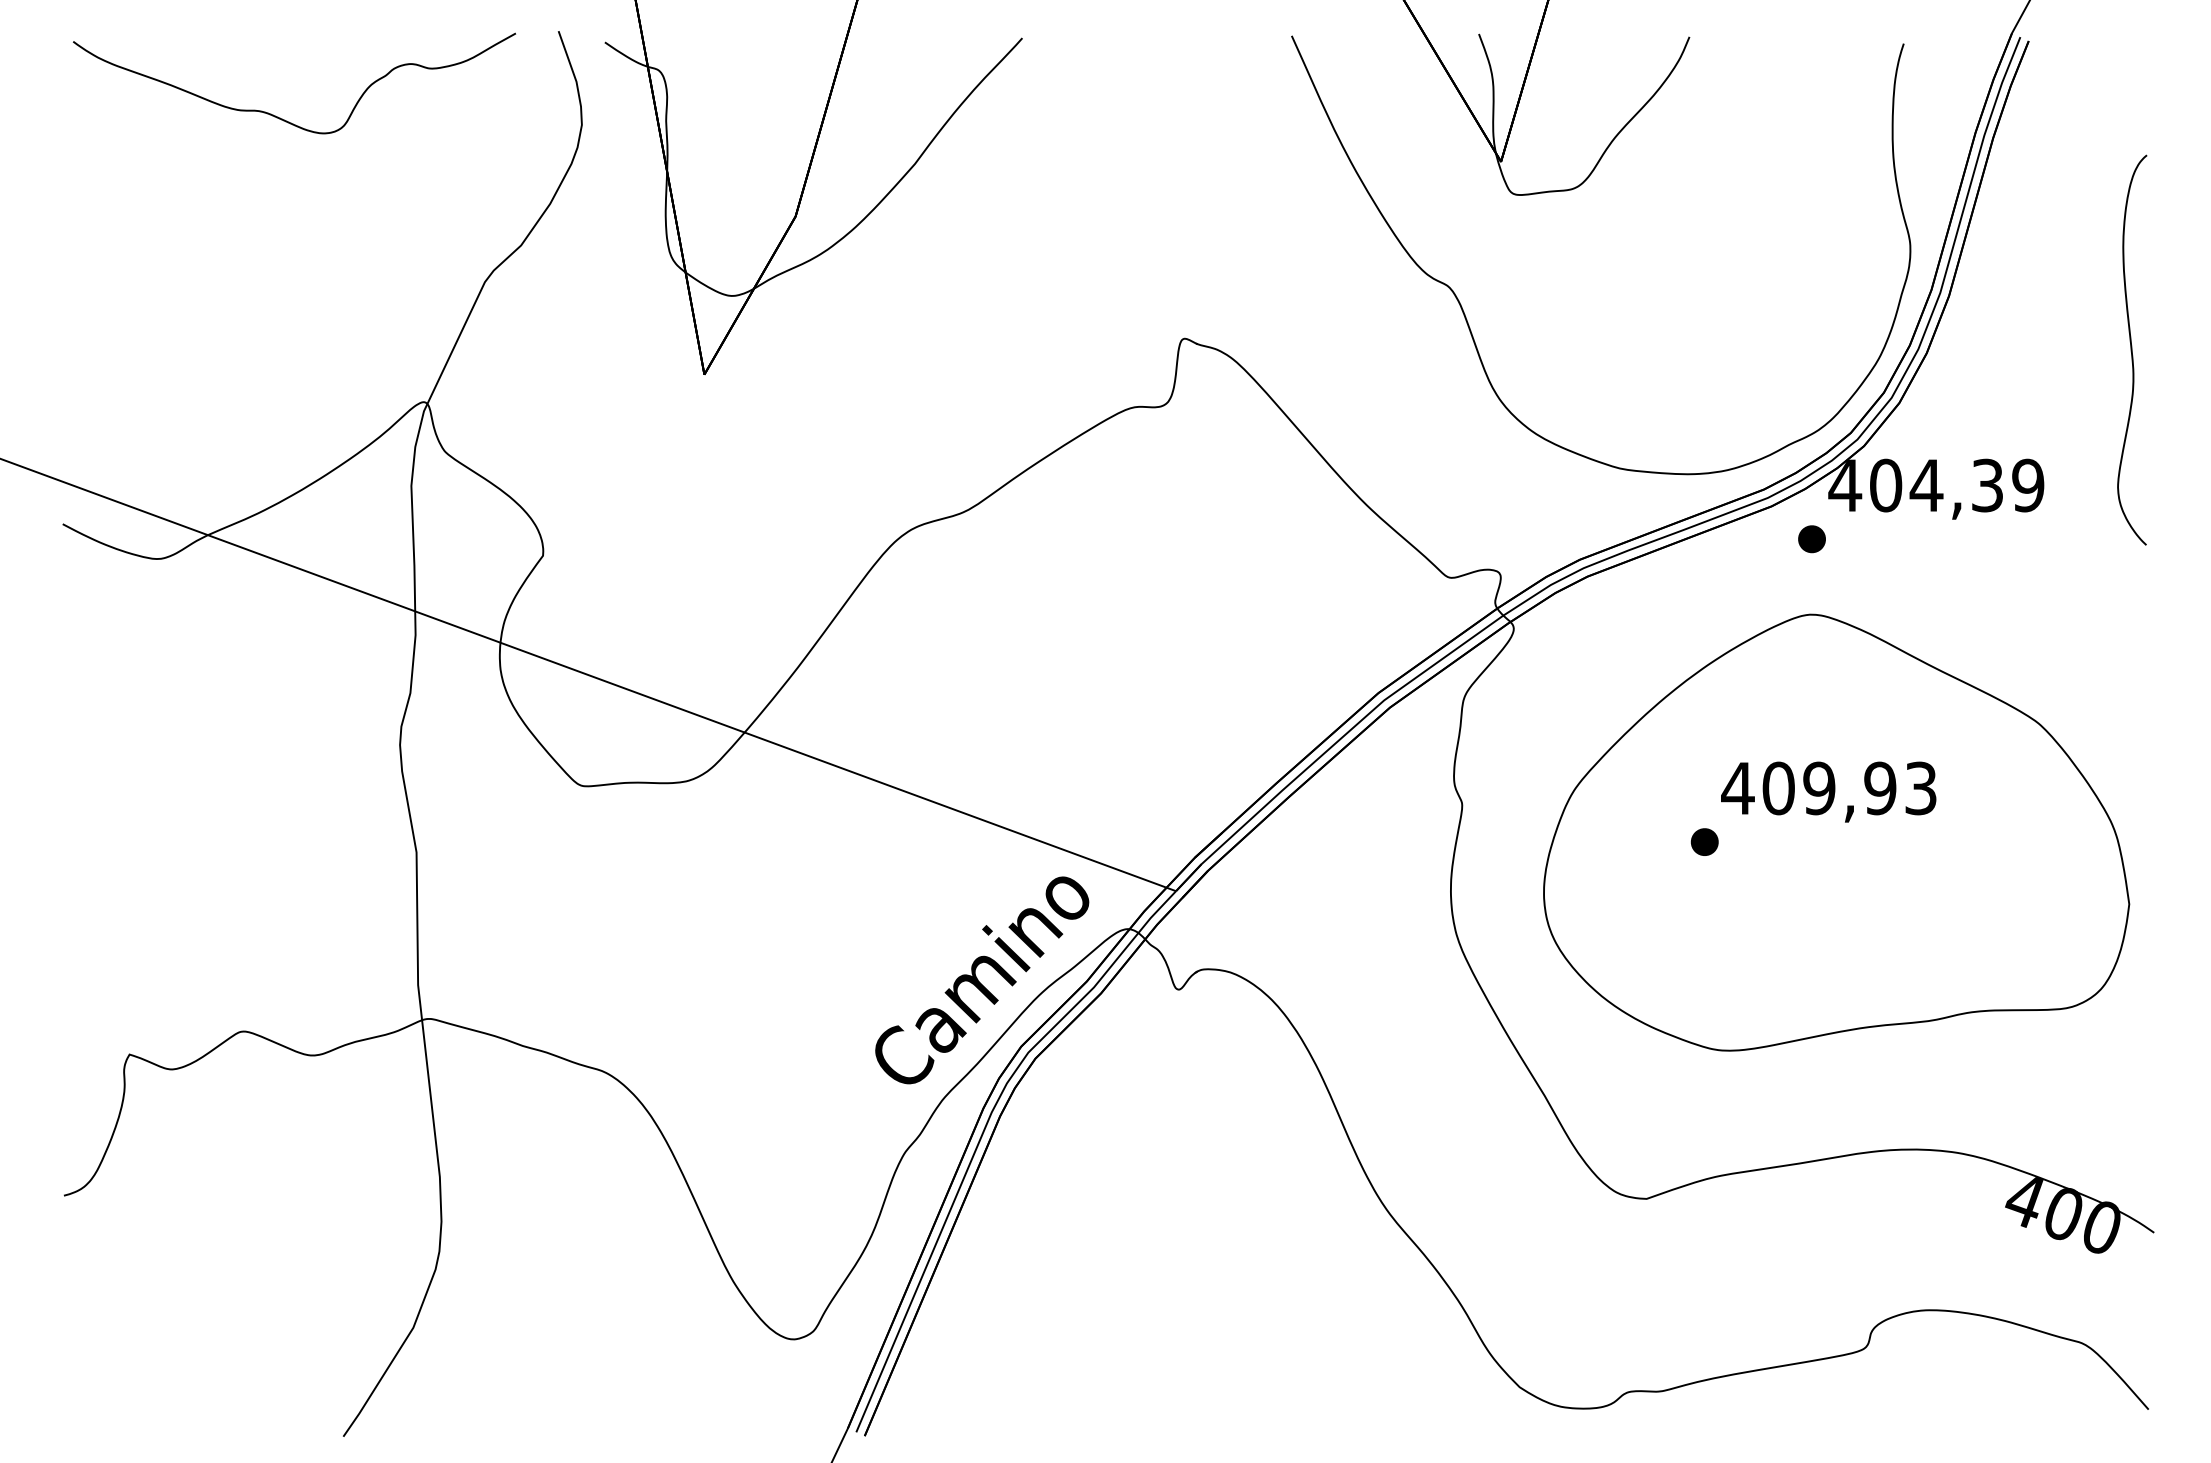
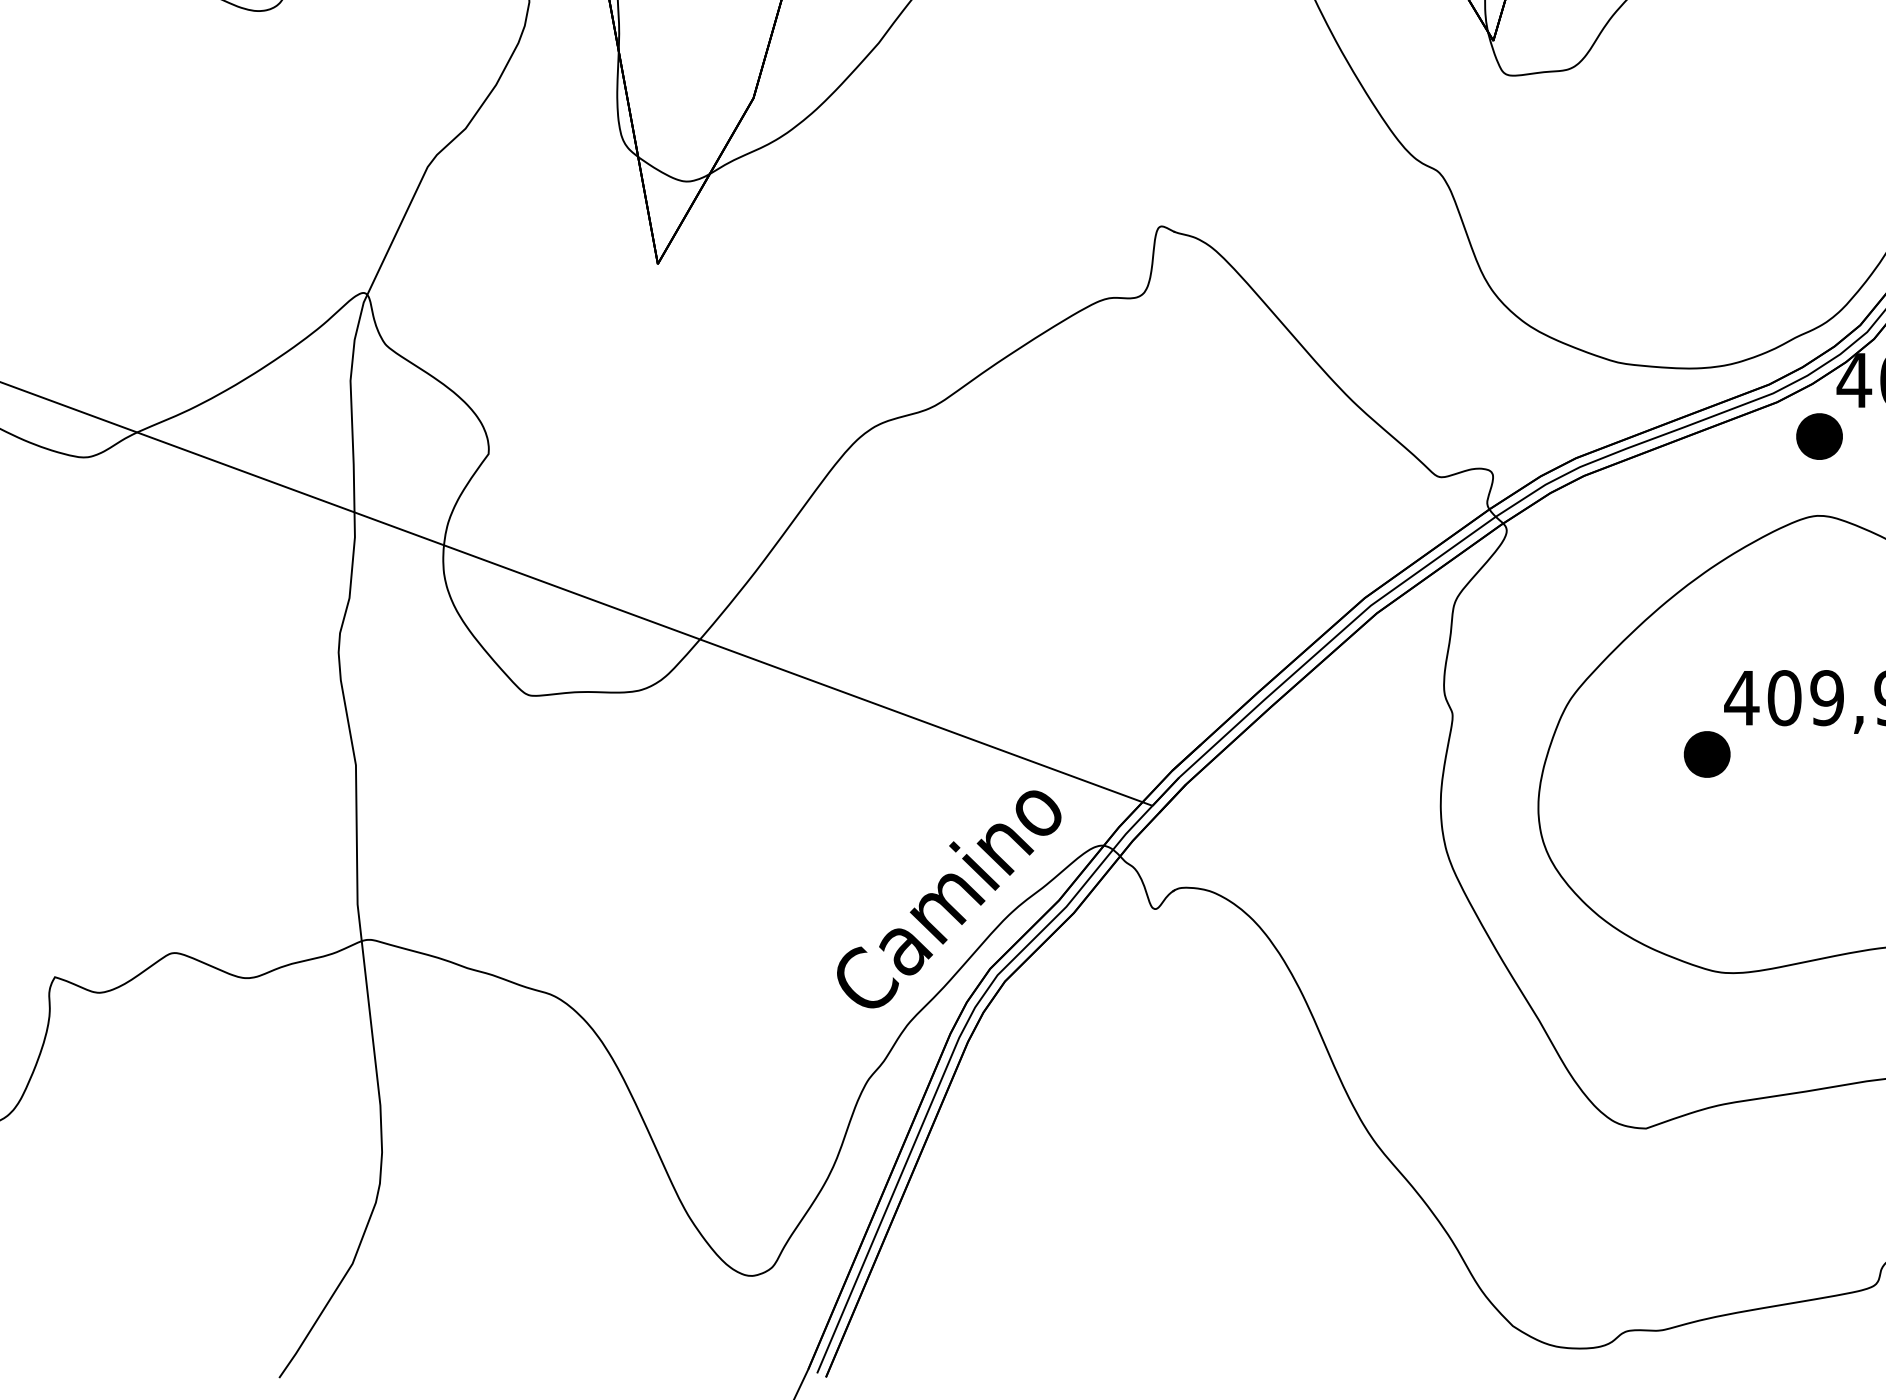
part: (1811, 539) -> (1818, 436), size x1.6
part: (1704, 841) -> (1706, 753), size x1.6

